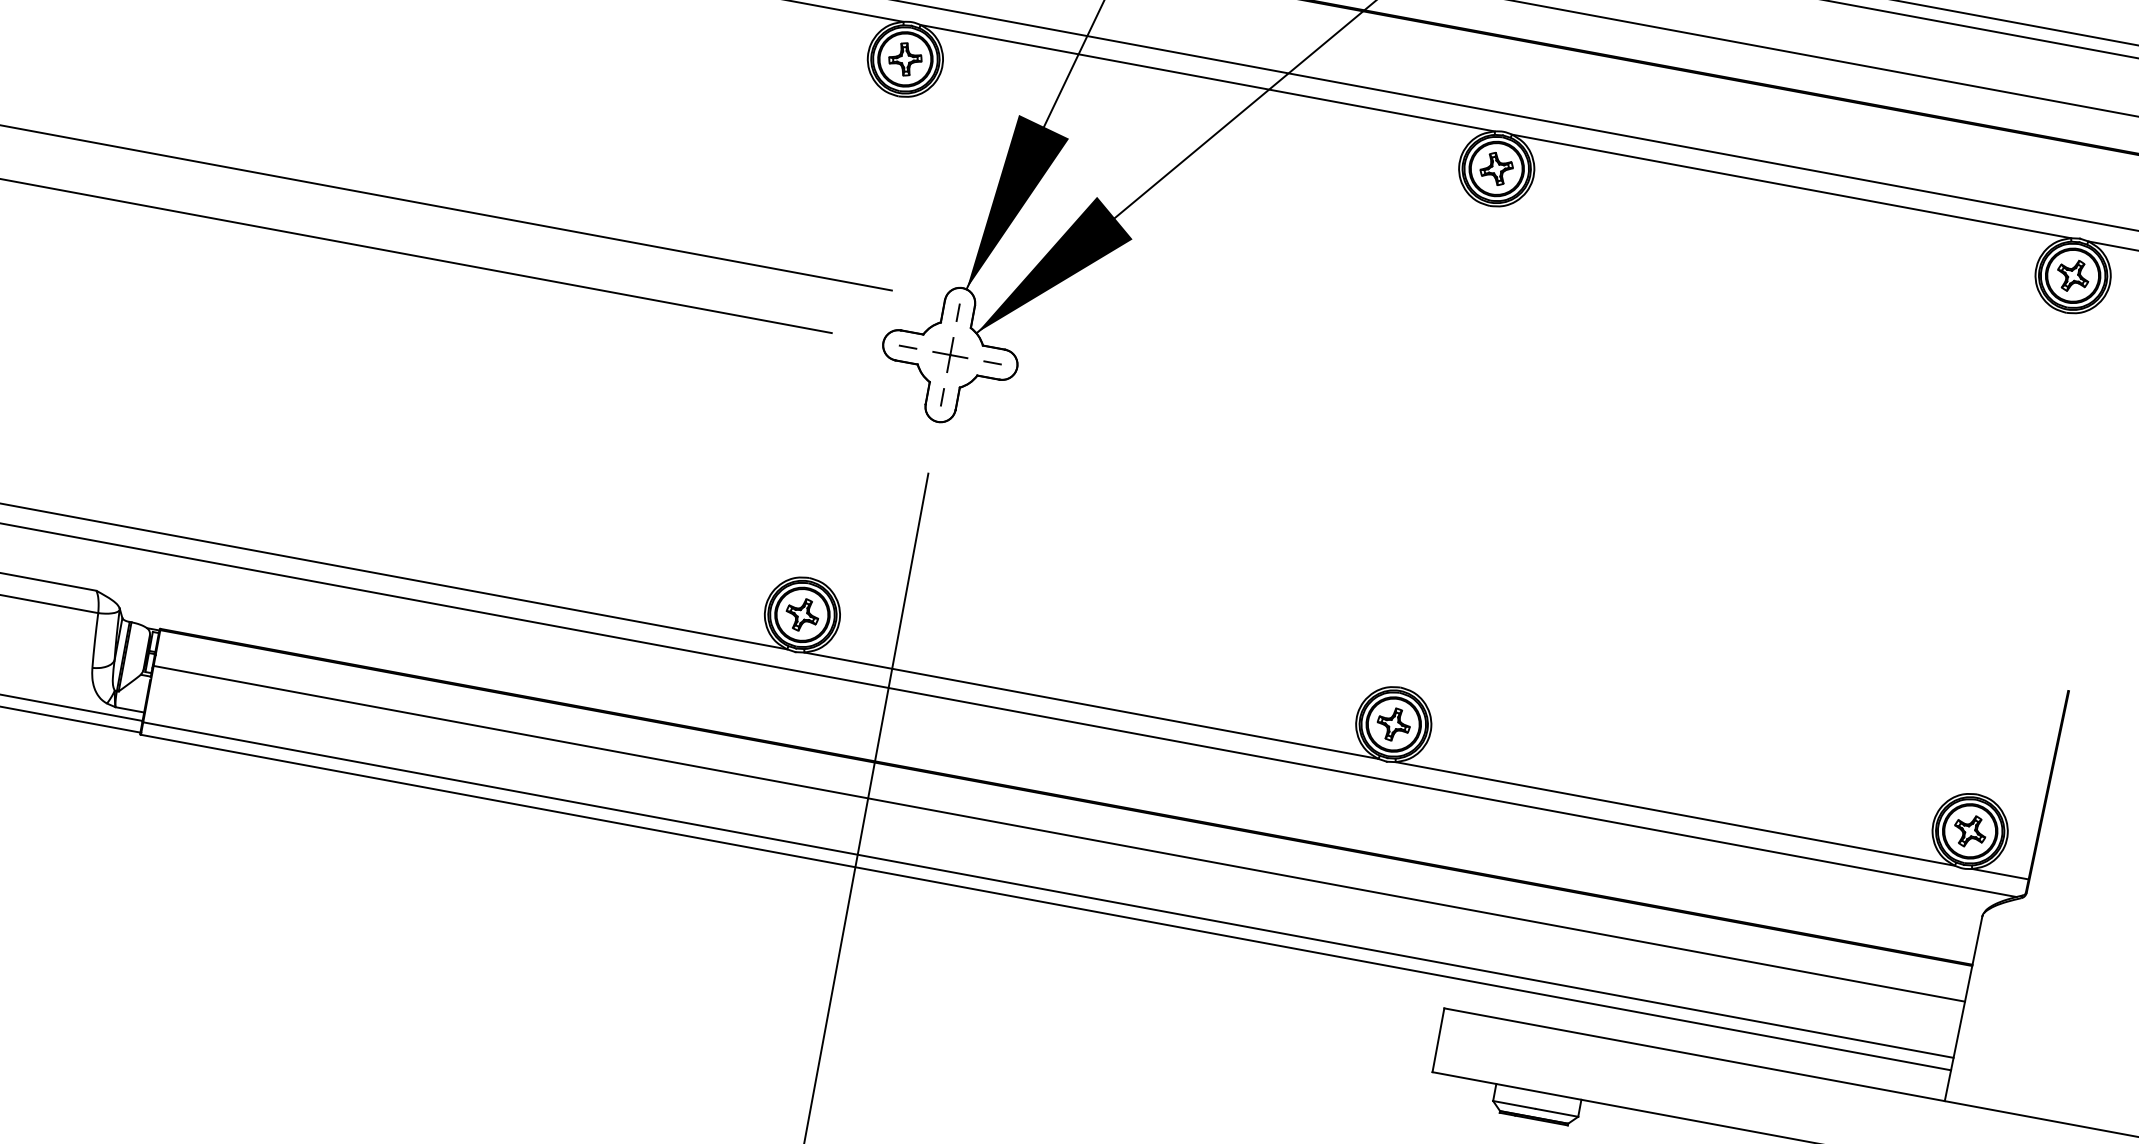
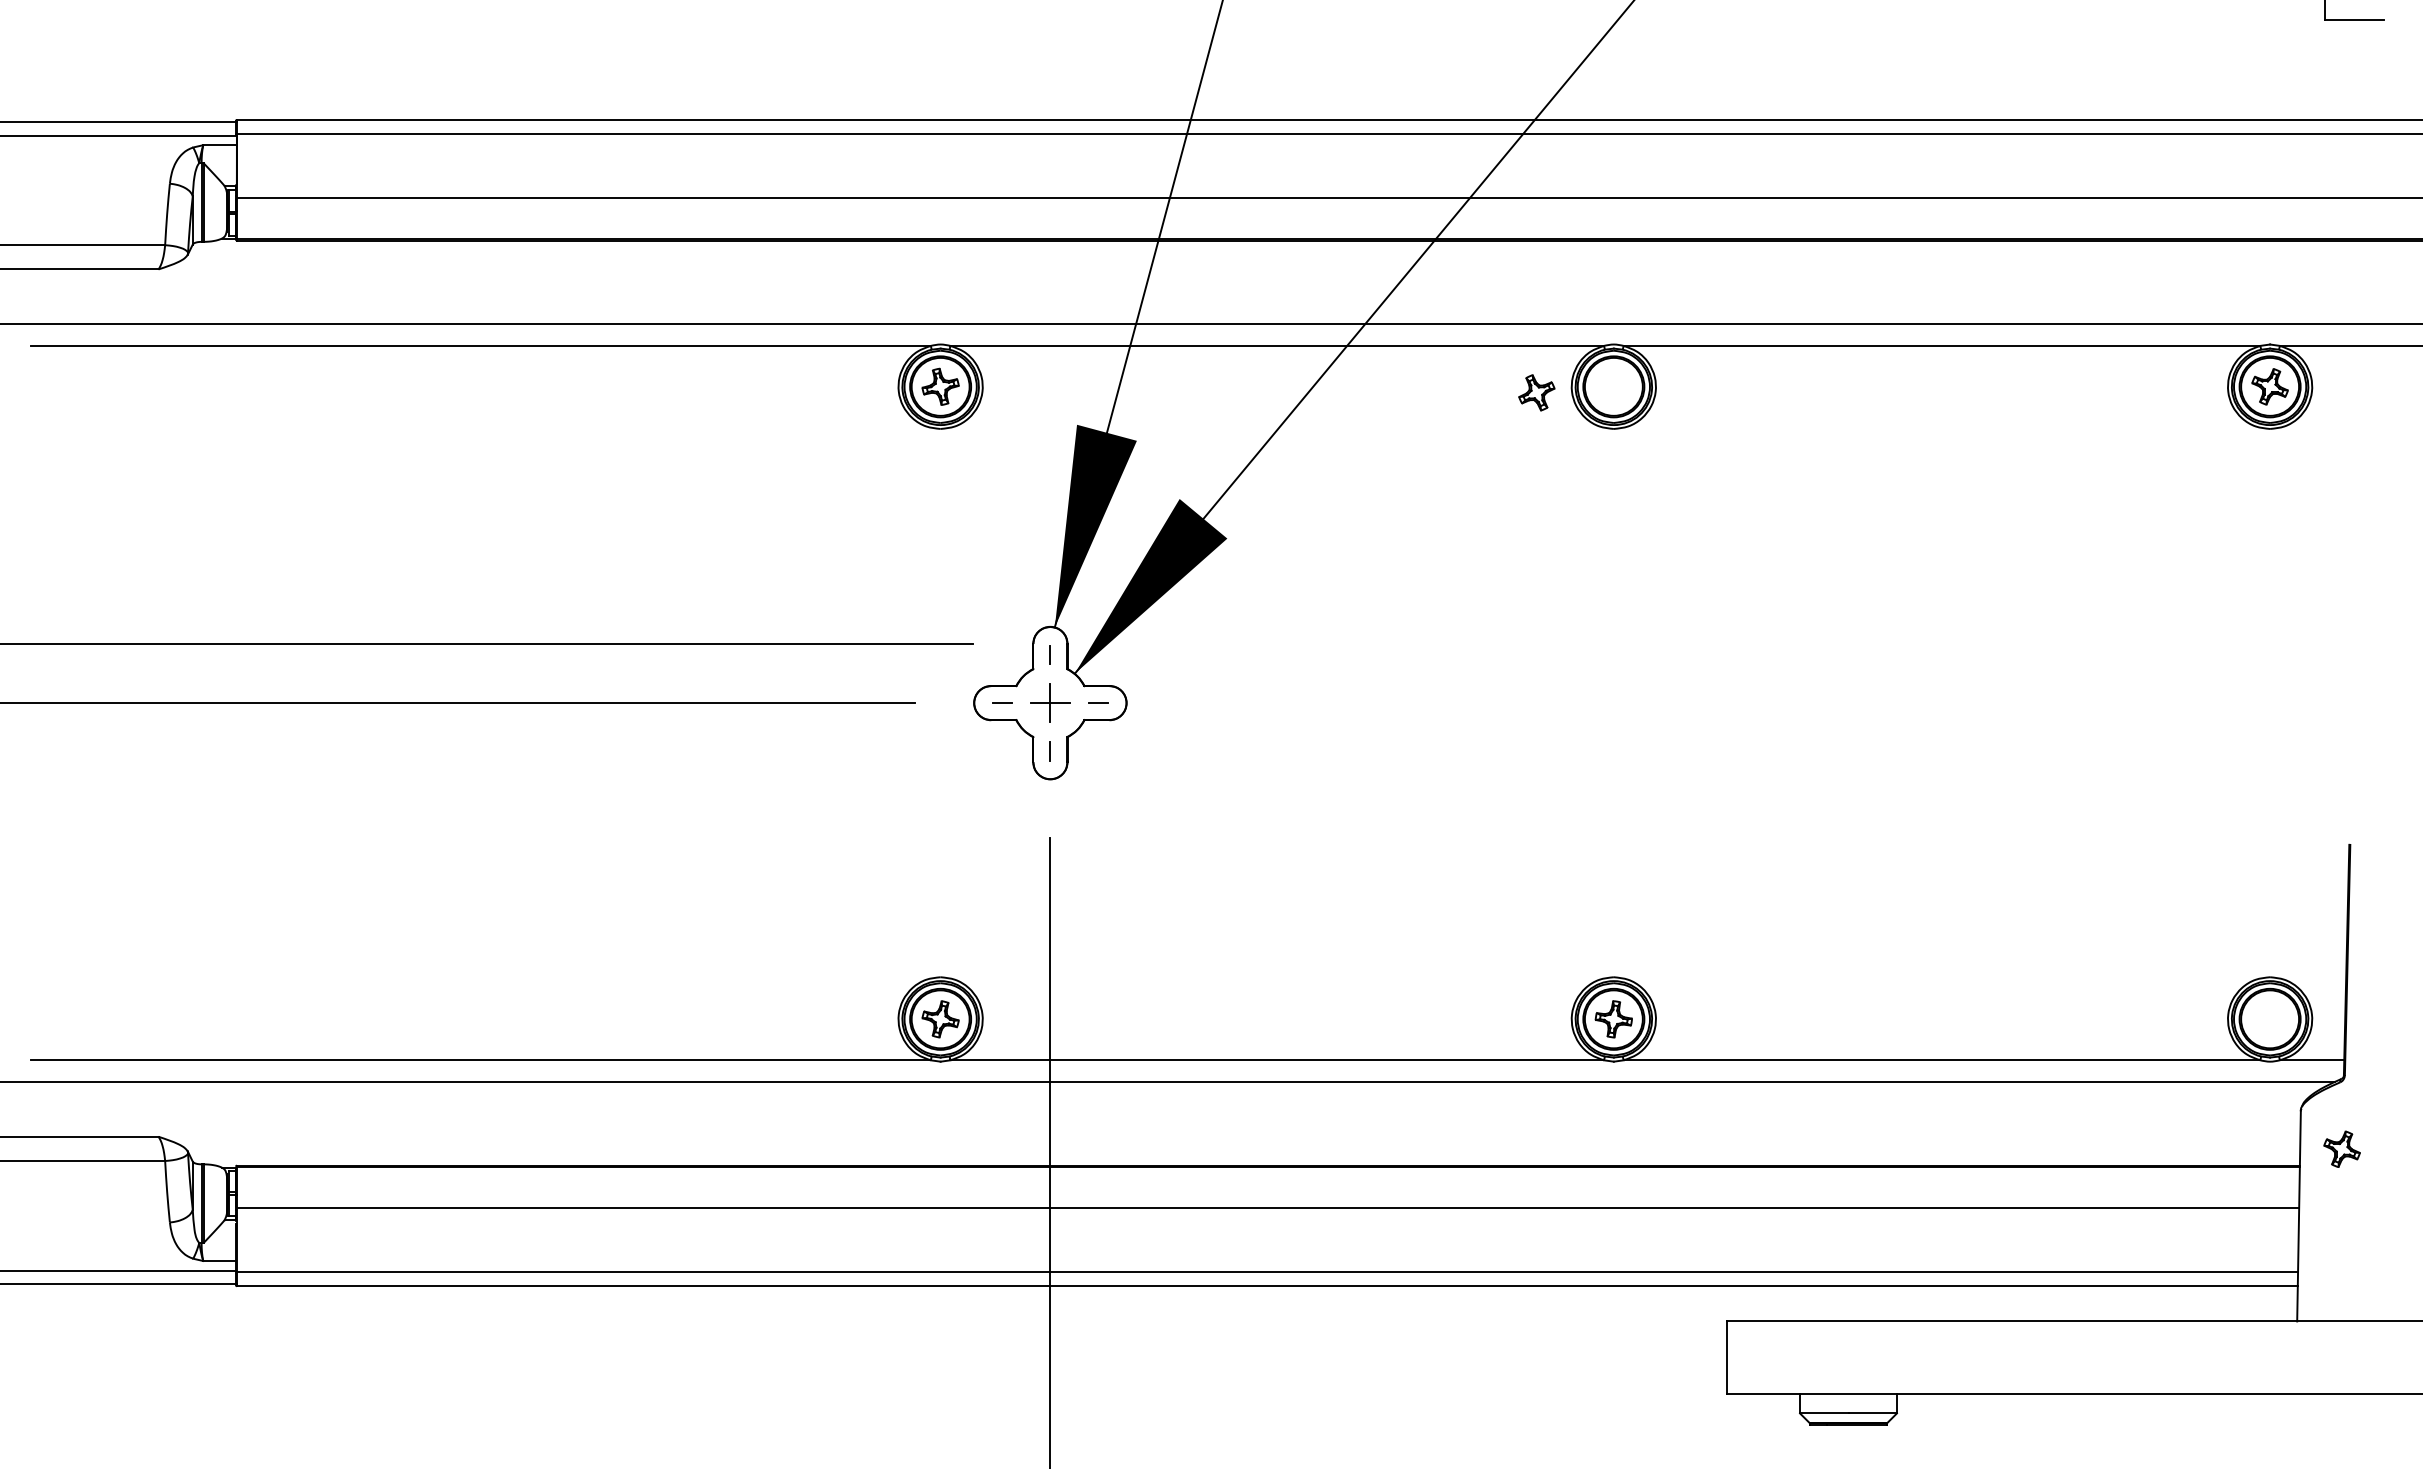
part: (1496, 168) -> (1536, 392), moved
part: (1969, 830) -> (2341, 1148), moved

